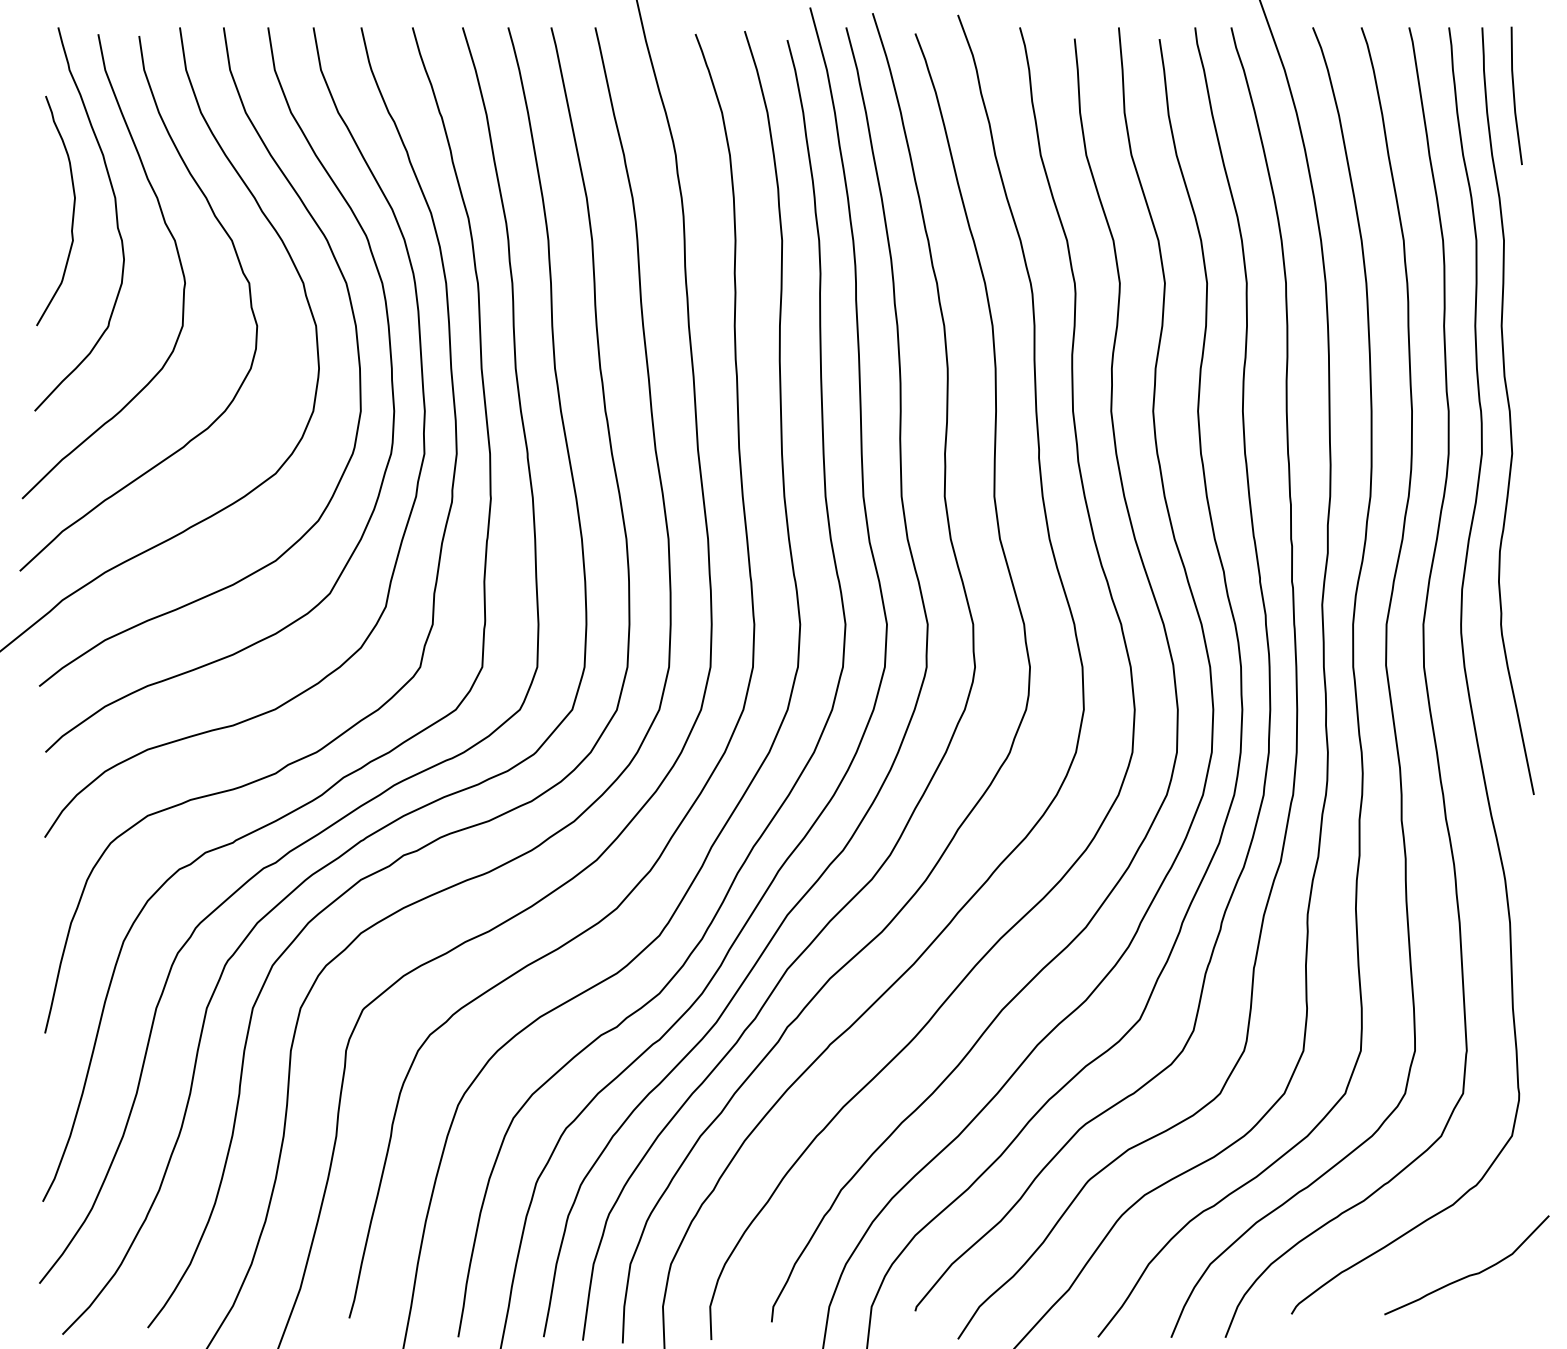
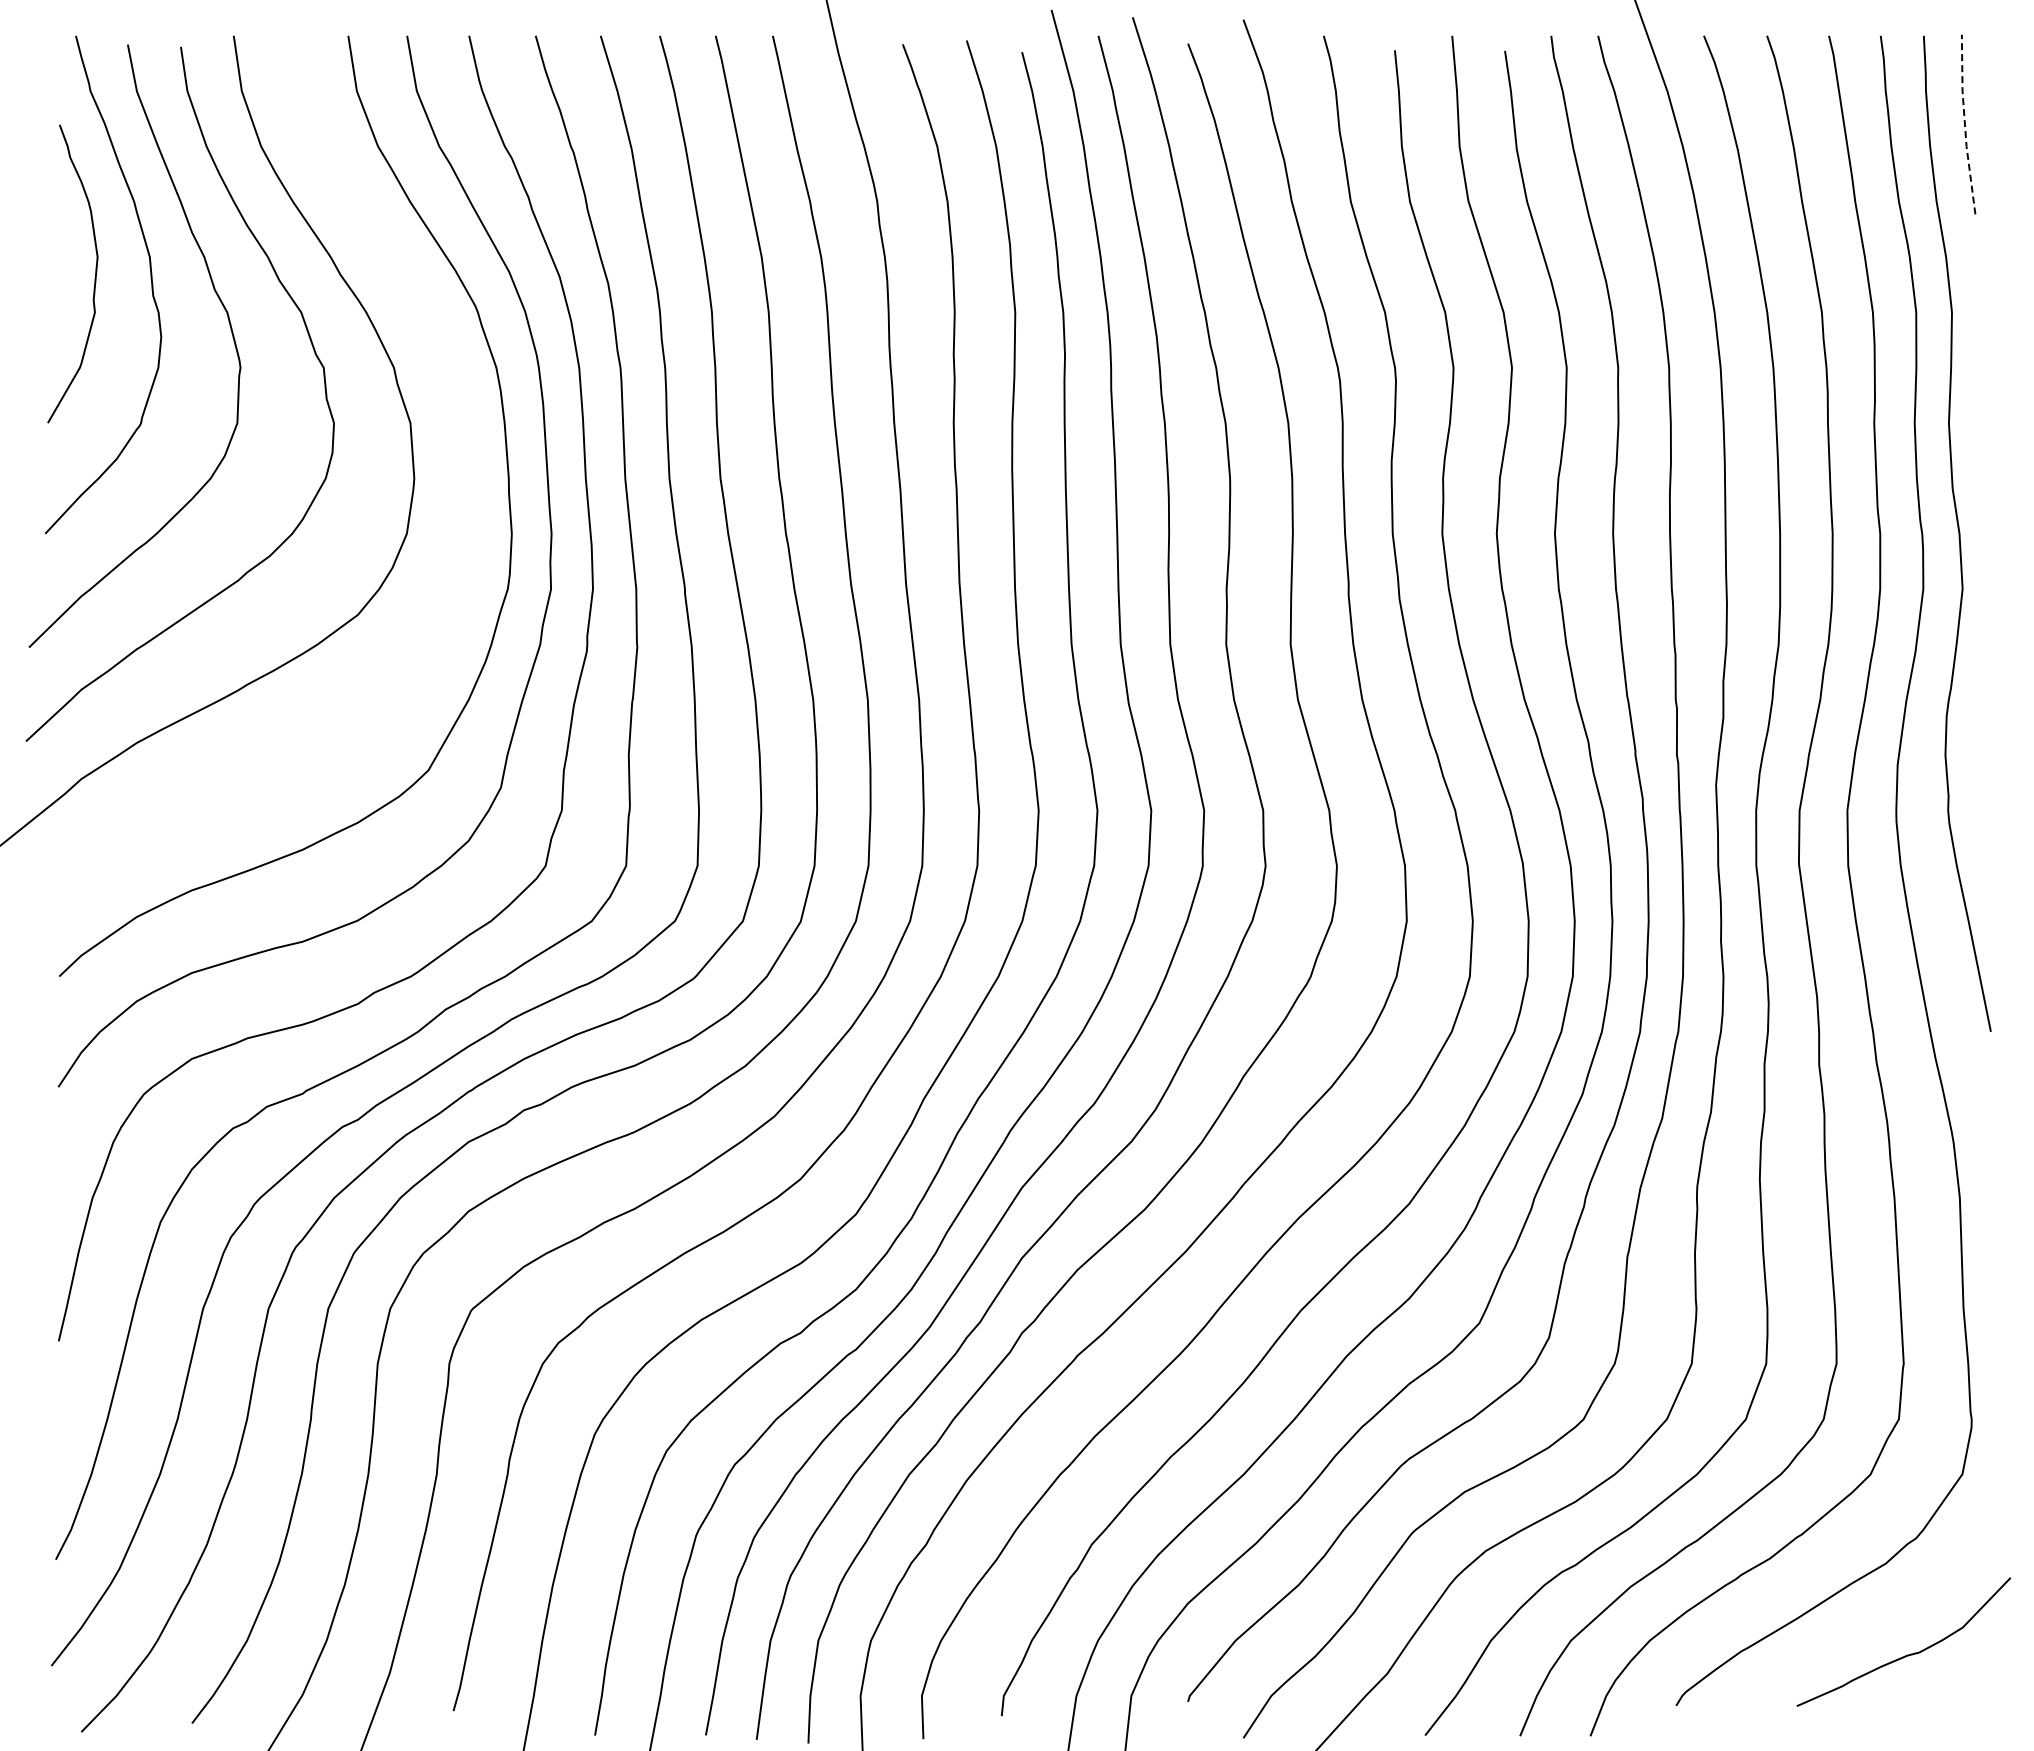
line: (1513, 95) -> (1964, 124), solid -> dashed
curve: (356, 339) -> (462, 440), removed

